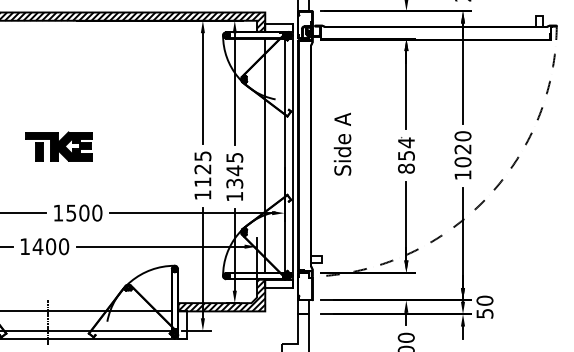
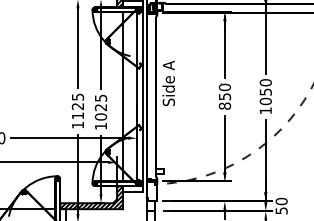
text: (406, 142) -> (224, 87), 854 -> 850
text: (342, 143) -> (168, 82), moved
text: (462, 149) -> (265, 92), 1020 -> 1050
text: (234, 176) -> (100, 111), 1345 -> 1025

